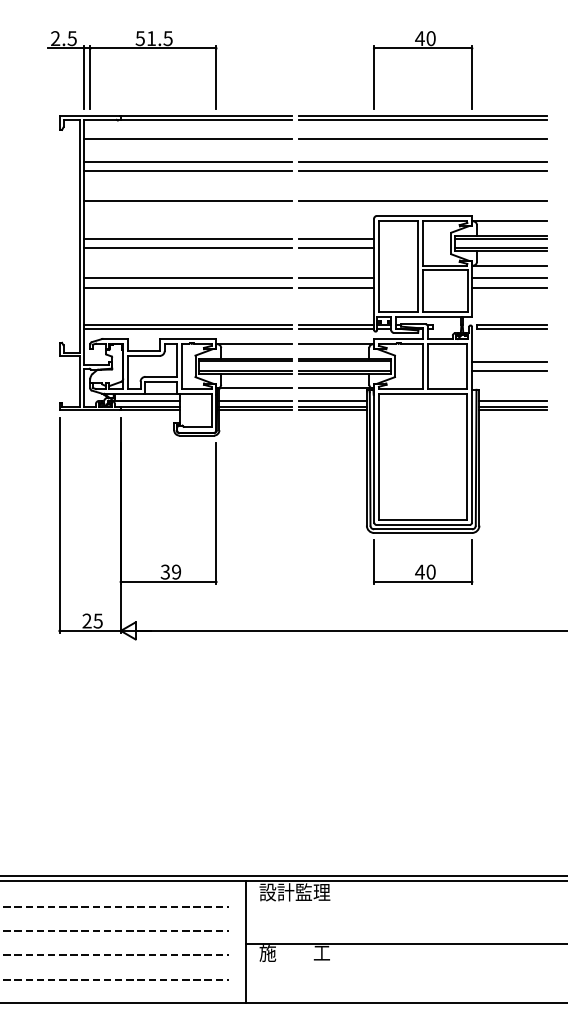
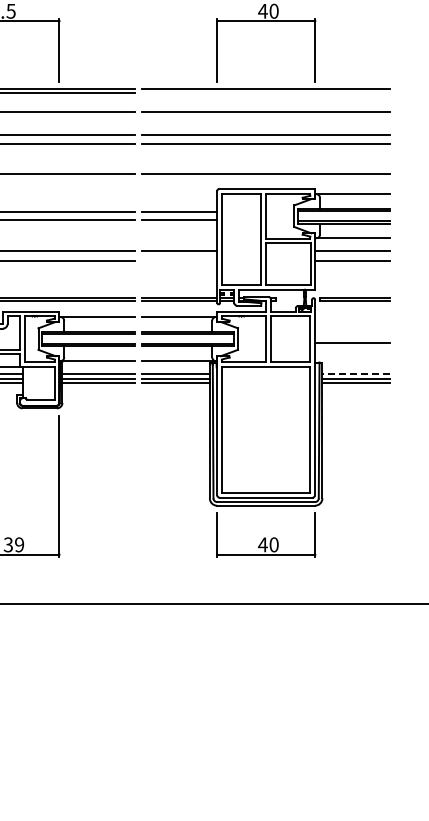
line: (422, 119) -> (265, 92), removed
line: (336, 287) -> (179, 260), removed
line: (509, 362) -> (352, 335), removed
line: (513, 401) -> (356, 374), solid -> dashed

